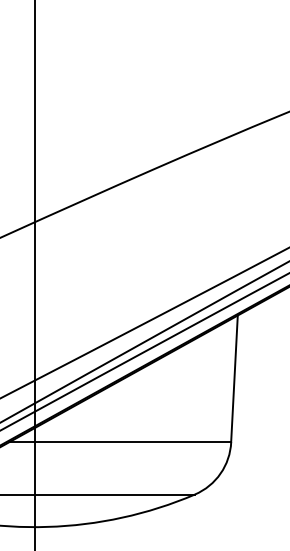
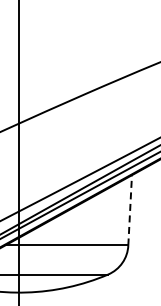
line: (235, 377) -> (130, 209), solid -> dashed

